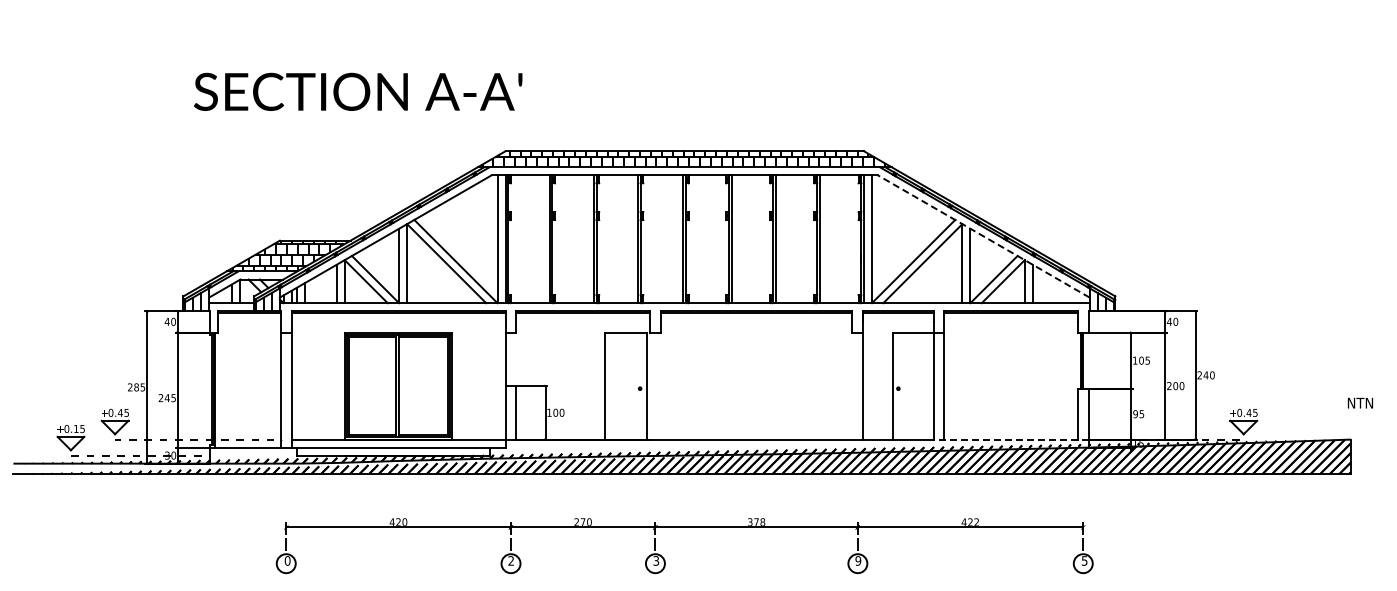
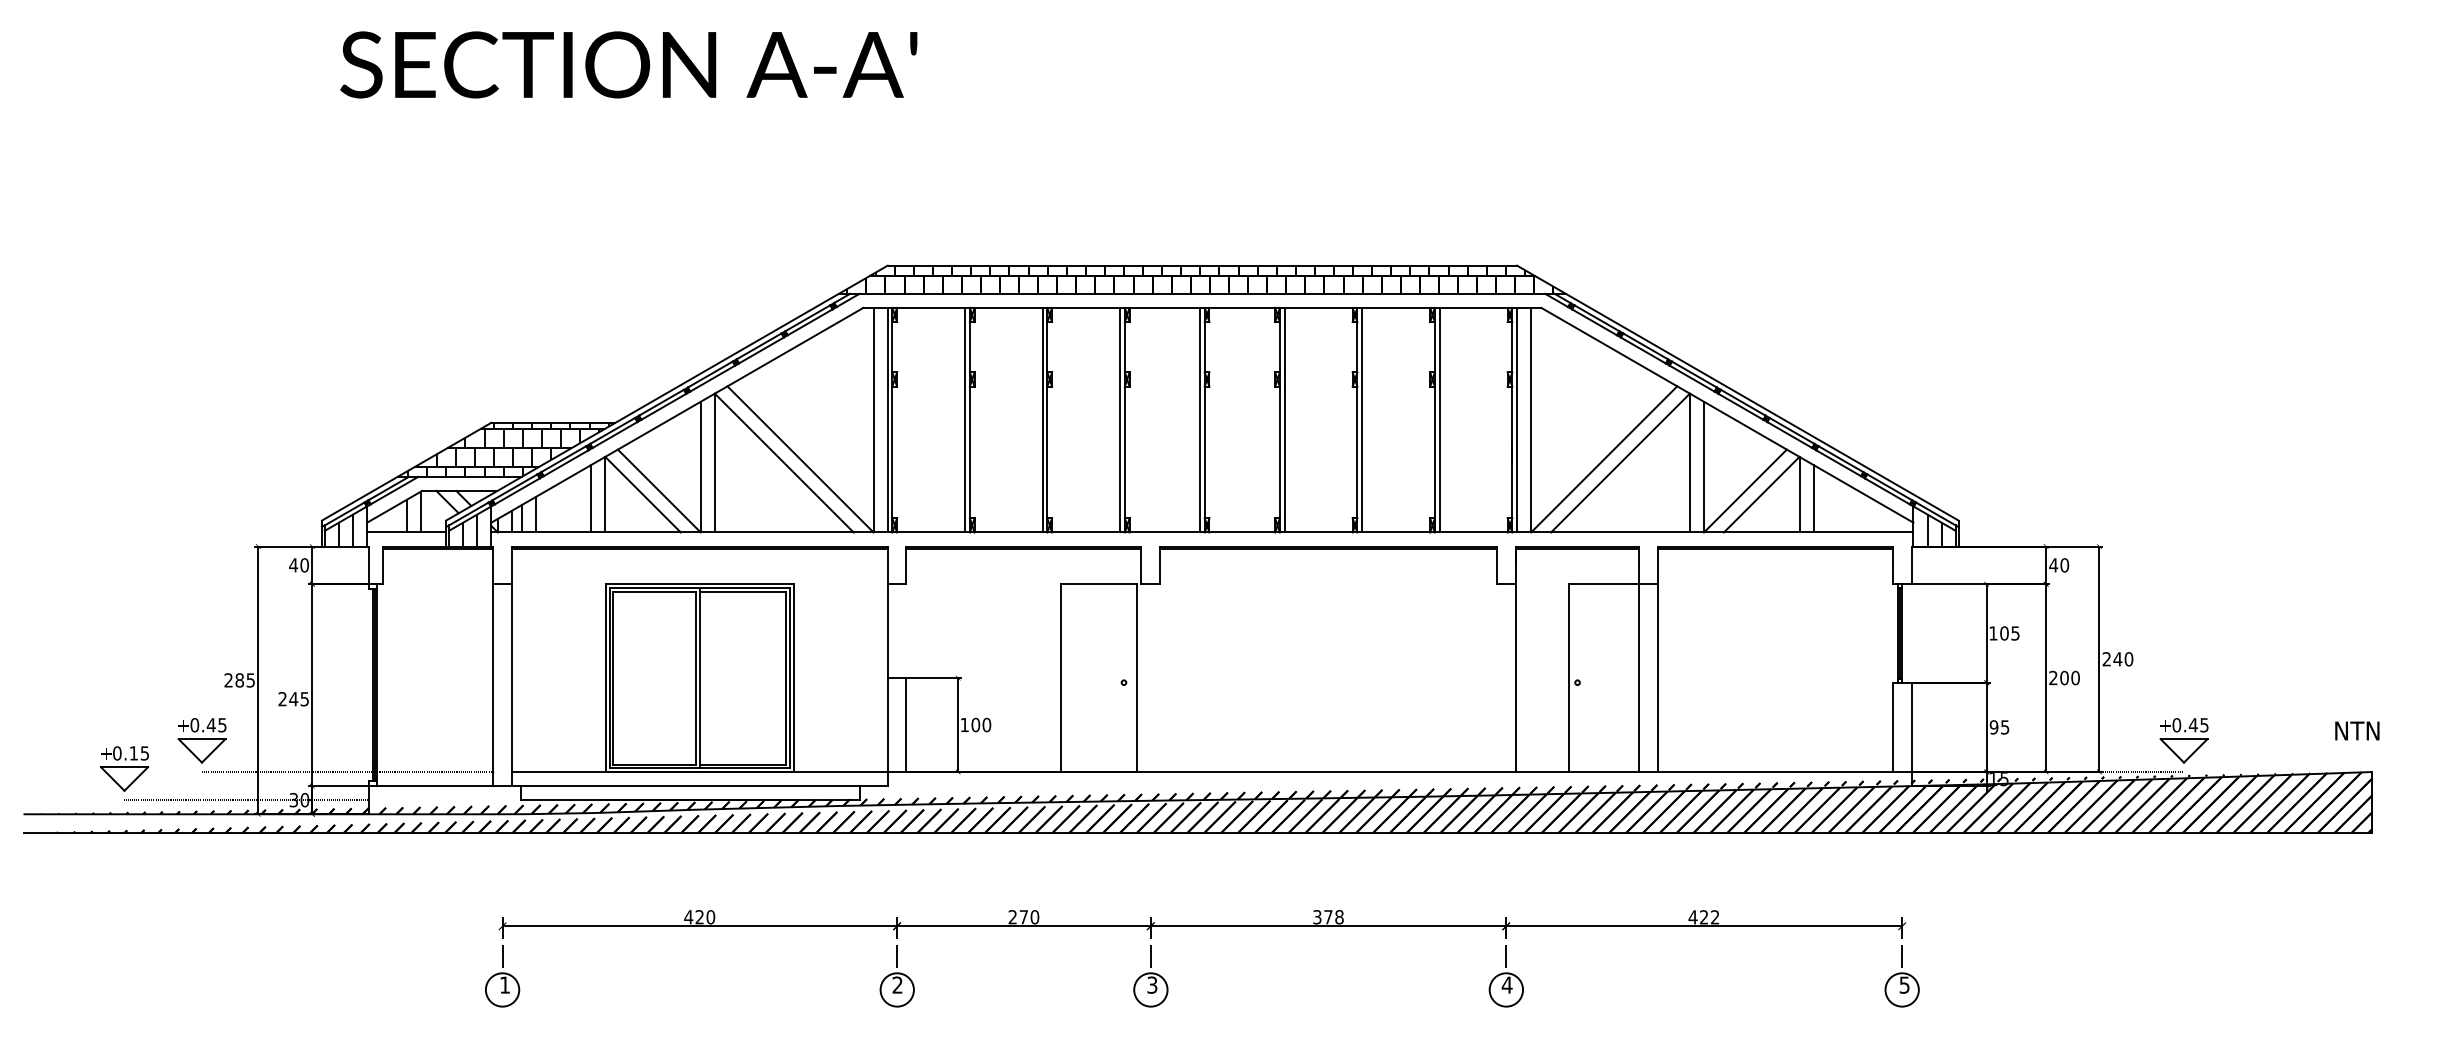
text: (358, 91) -> (629, 64), moved
line: (983, 236) -> (1726, 415), dashed -> solid
text: (1359, 402) -> (2355, 729), moved
line: (1011, 439) -> (1776, 771), dashed -> solid
text: (287, 560) -> (504, 984), 0 -> 1
text: (858, 560) -> (1507, 984), 9 -> 4

